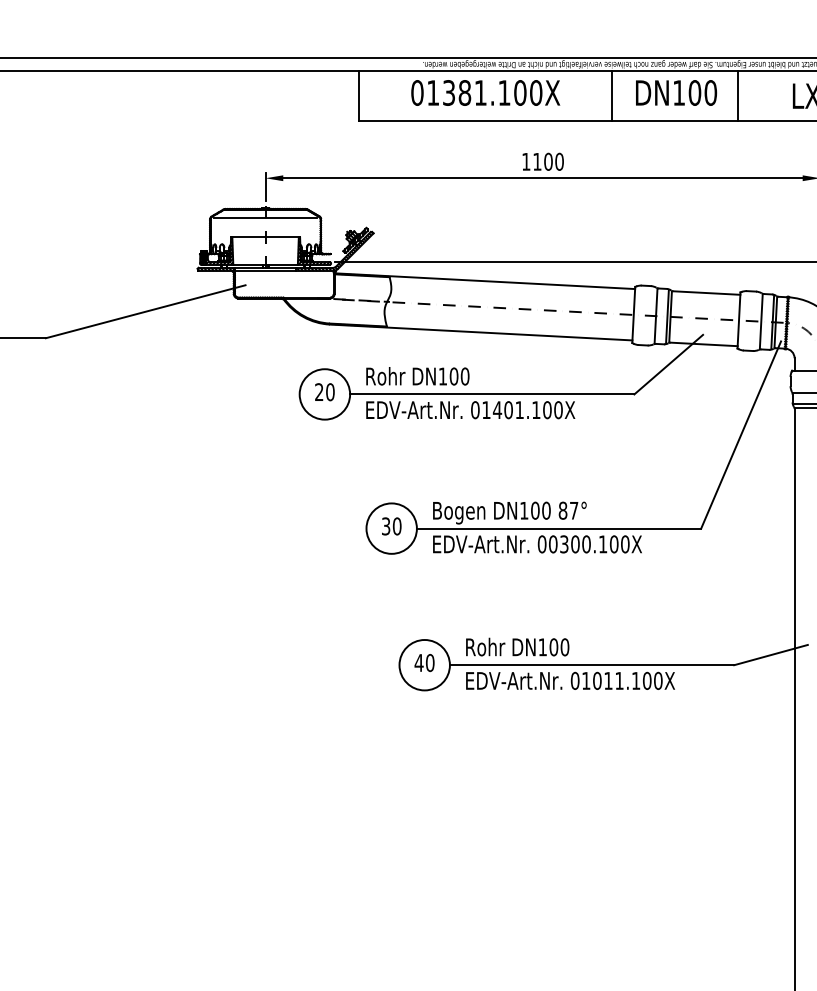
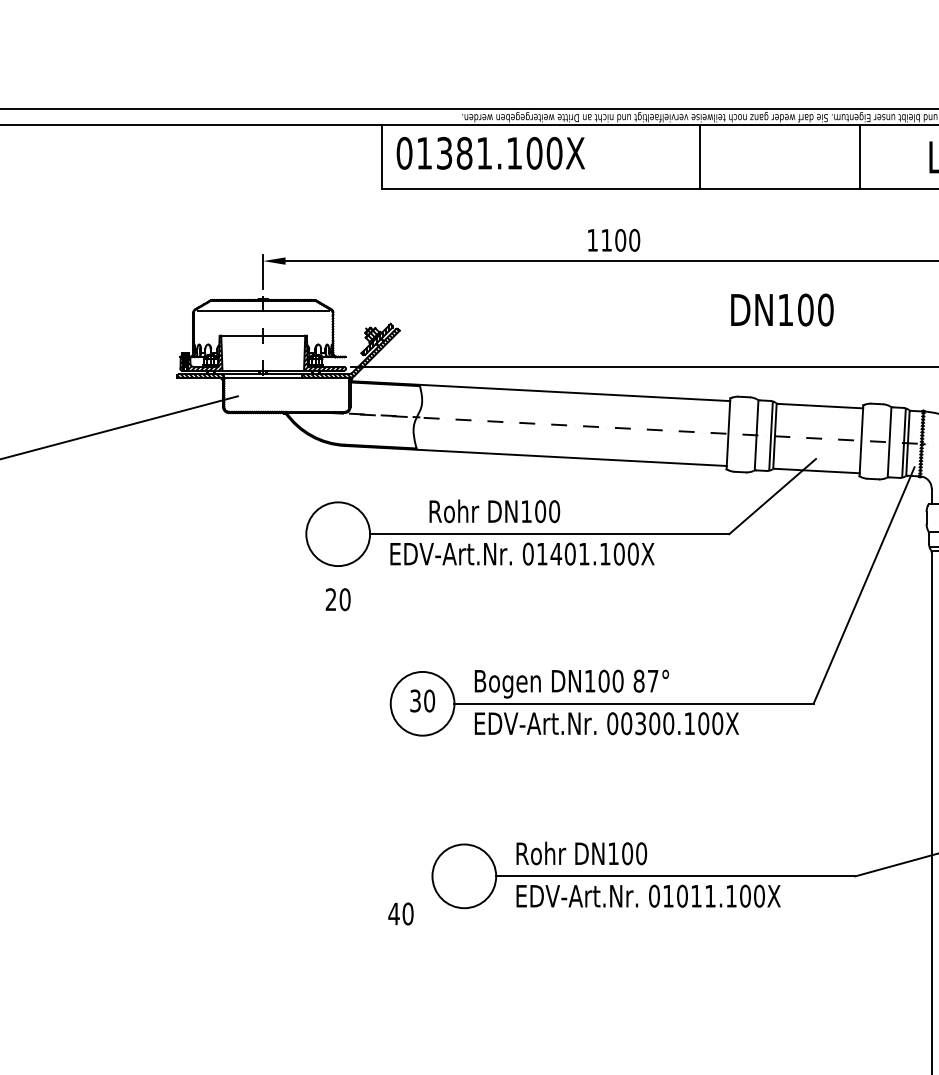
text: (485, 92) -> (490, 152), moved
text: (676, 92) -> (782, 309), moved
text: (417, 376) -> (494, 511), moved
text: (324, 392) -> (337, 600), moved
text: (424, 663) -> (400, 914), moved

